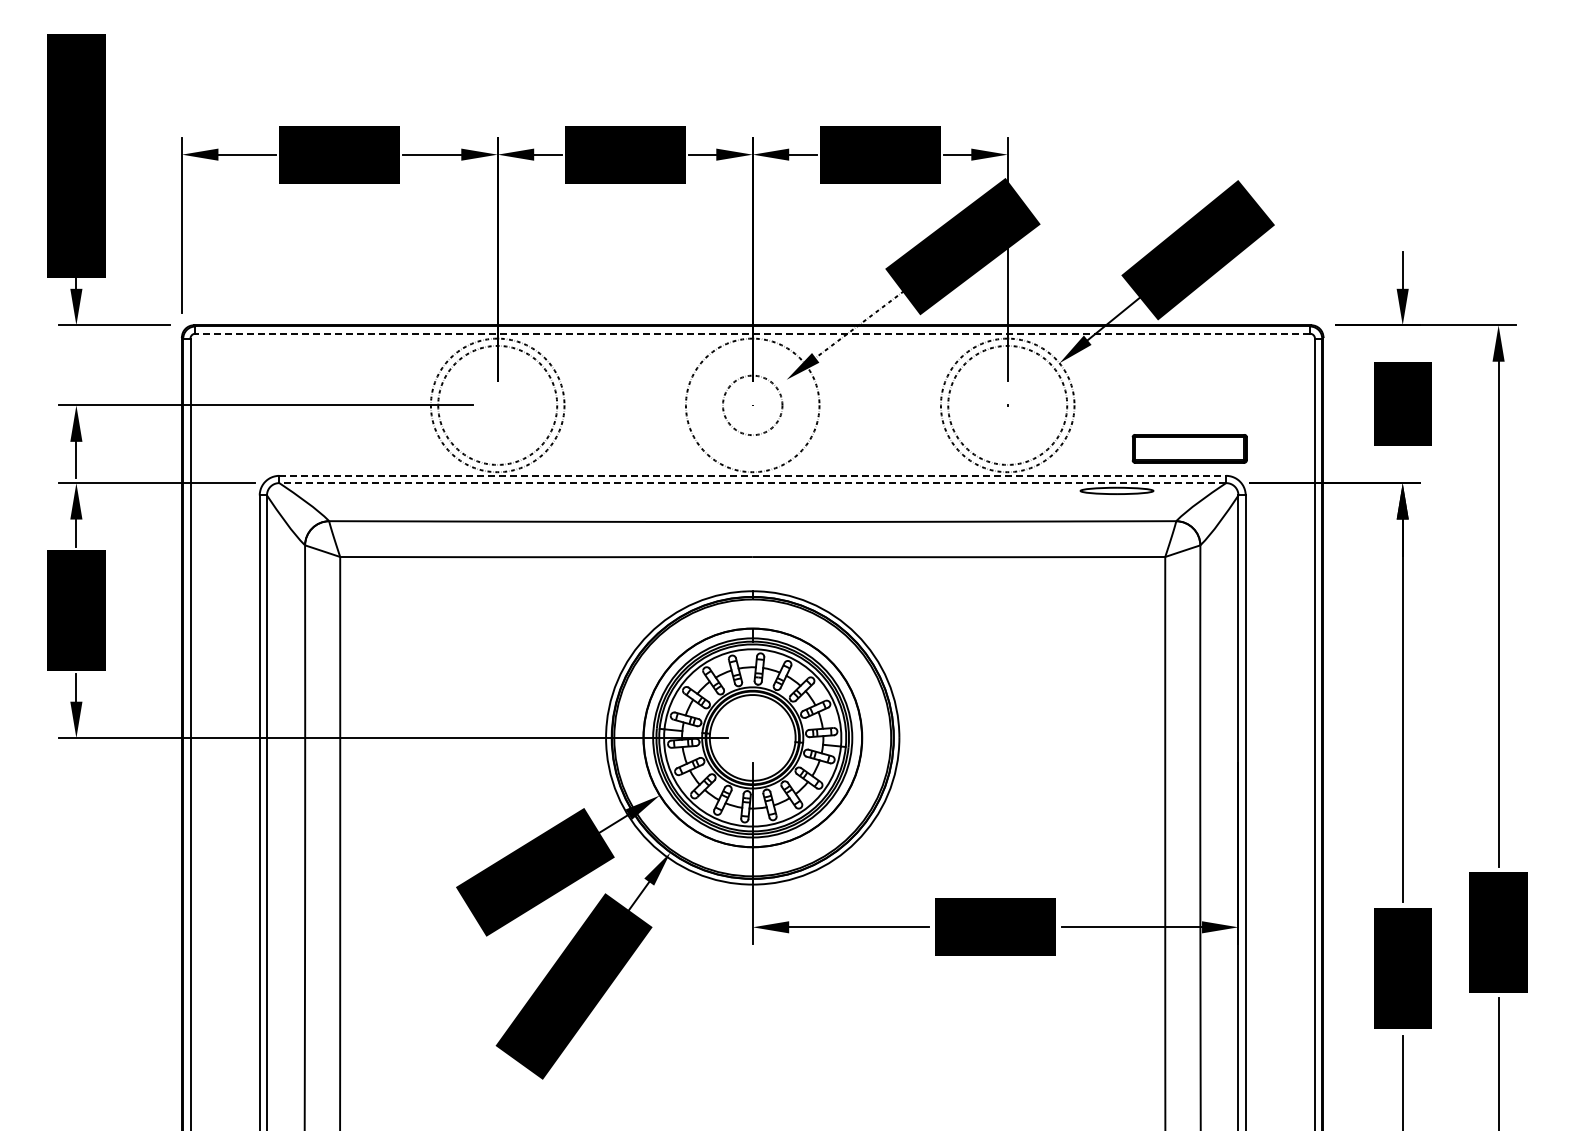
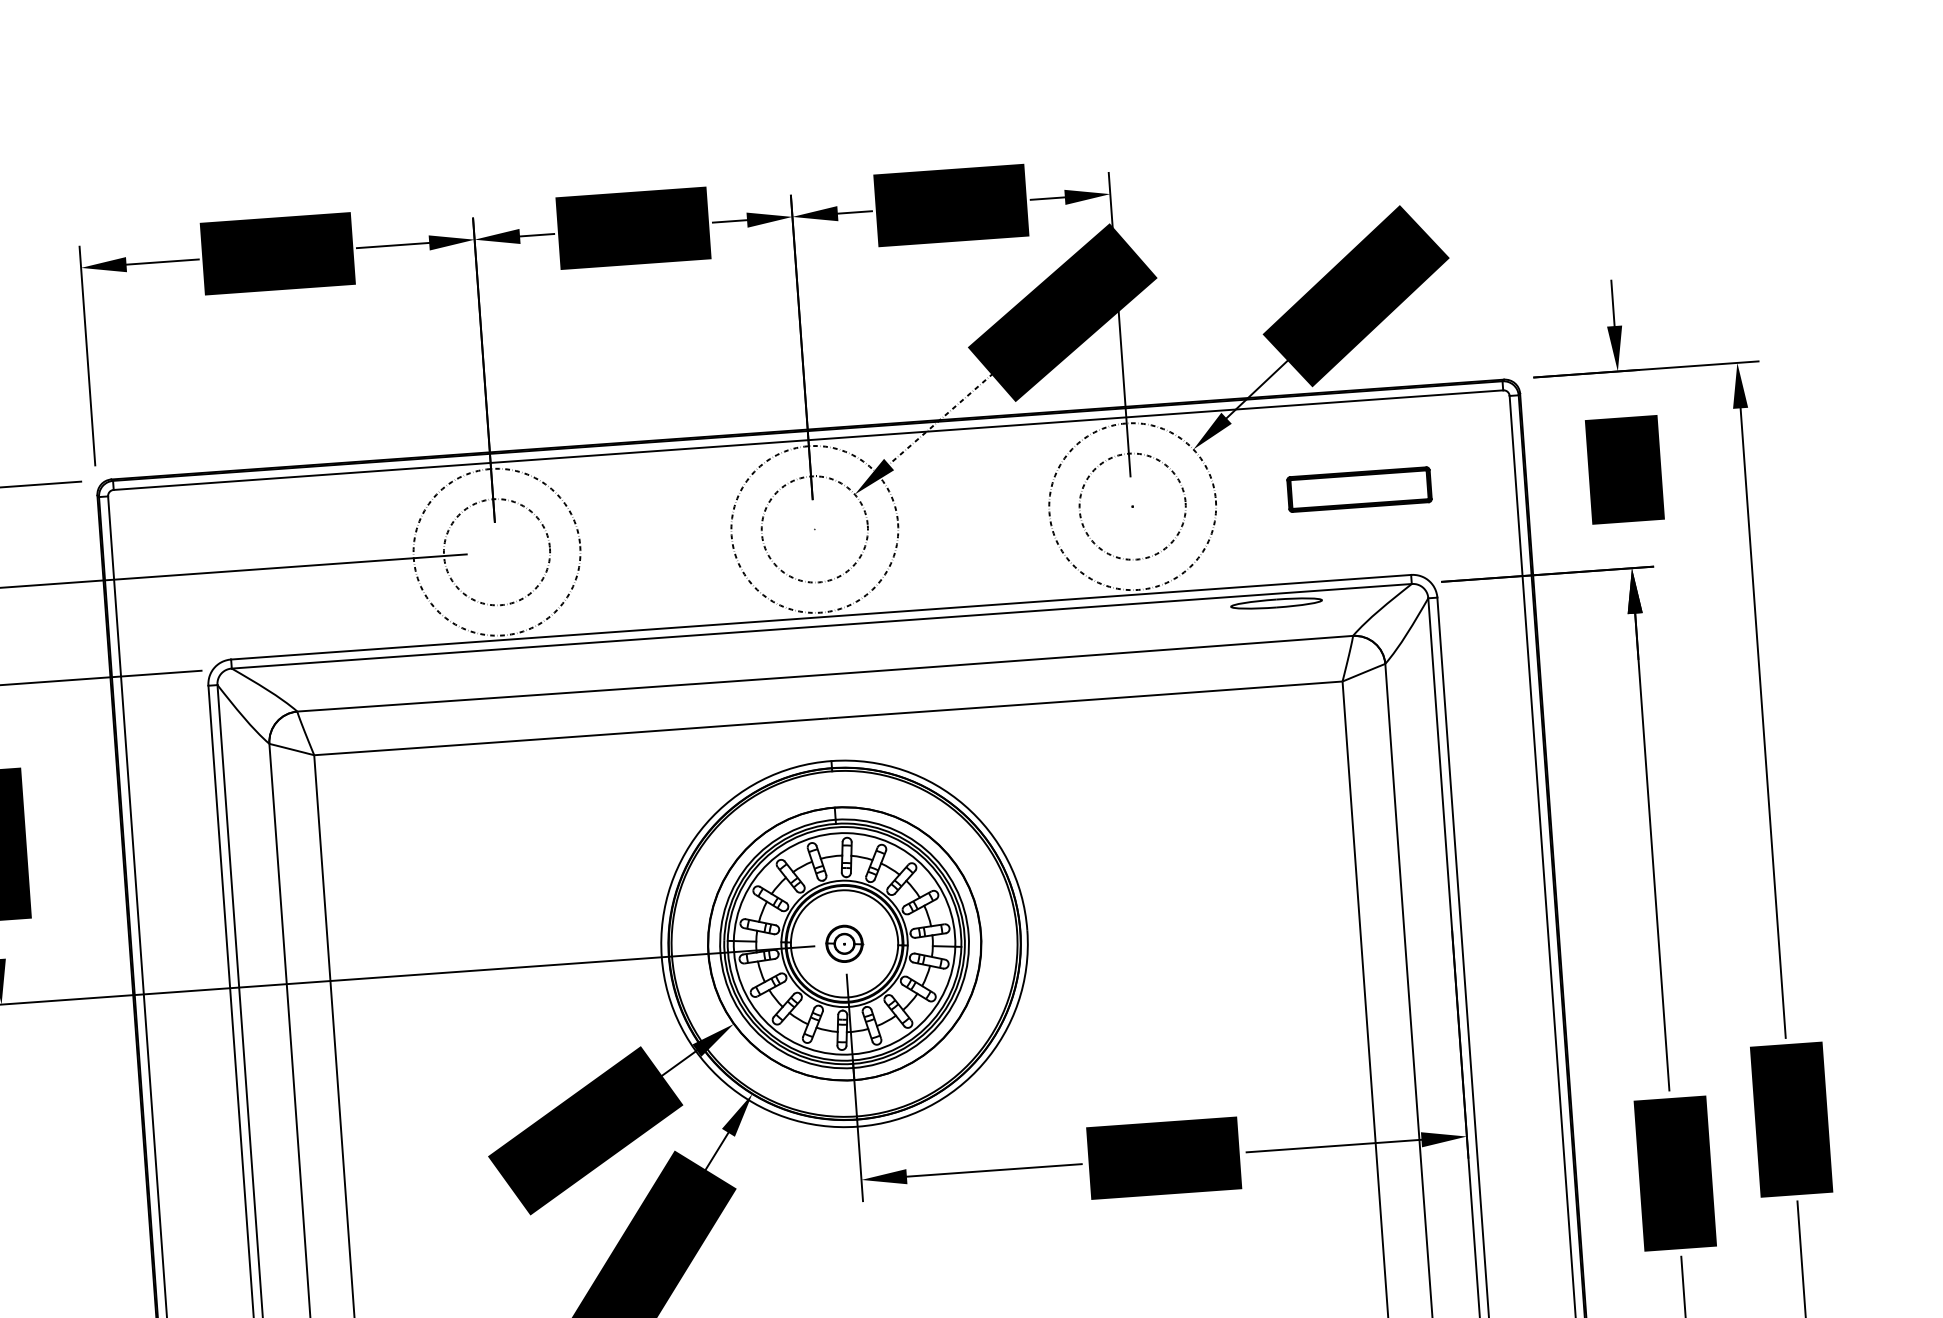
line: (752, 333) -> (808, 439), dashed -> solid
circle: (497, 404) -> (496, 551), size x0.71
circle: (752, 404) -> (814, 528), size x1.43
circle: (1007, 404) -> (1132, 505), size x0.71
part: (1189, 448) -> (1359, 489), moved
line: (753, 475) -> (822, 616), dashed -> solid
line: (752, 483) -> (821, 626), dashed -> solid
part: (752, 737) -> (844, 943), added

